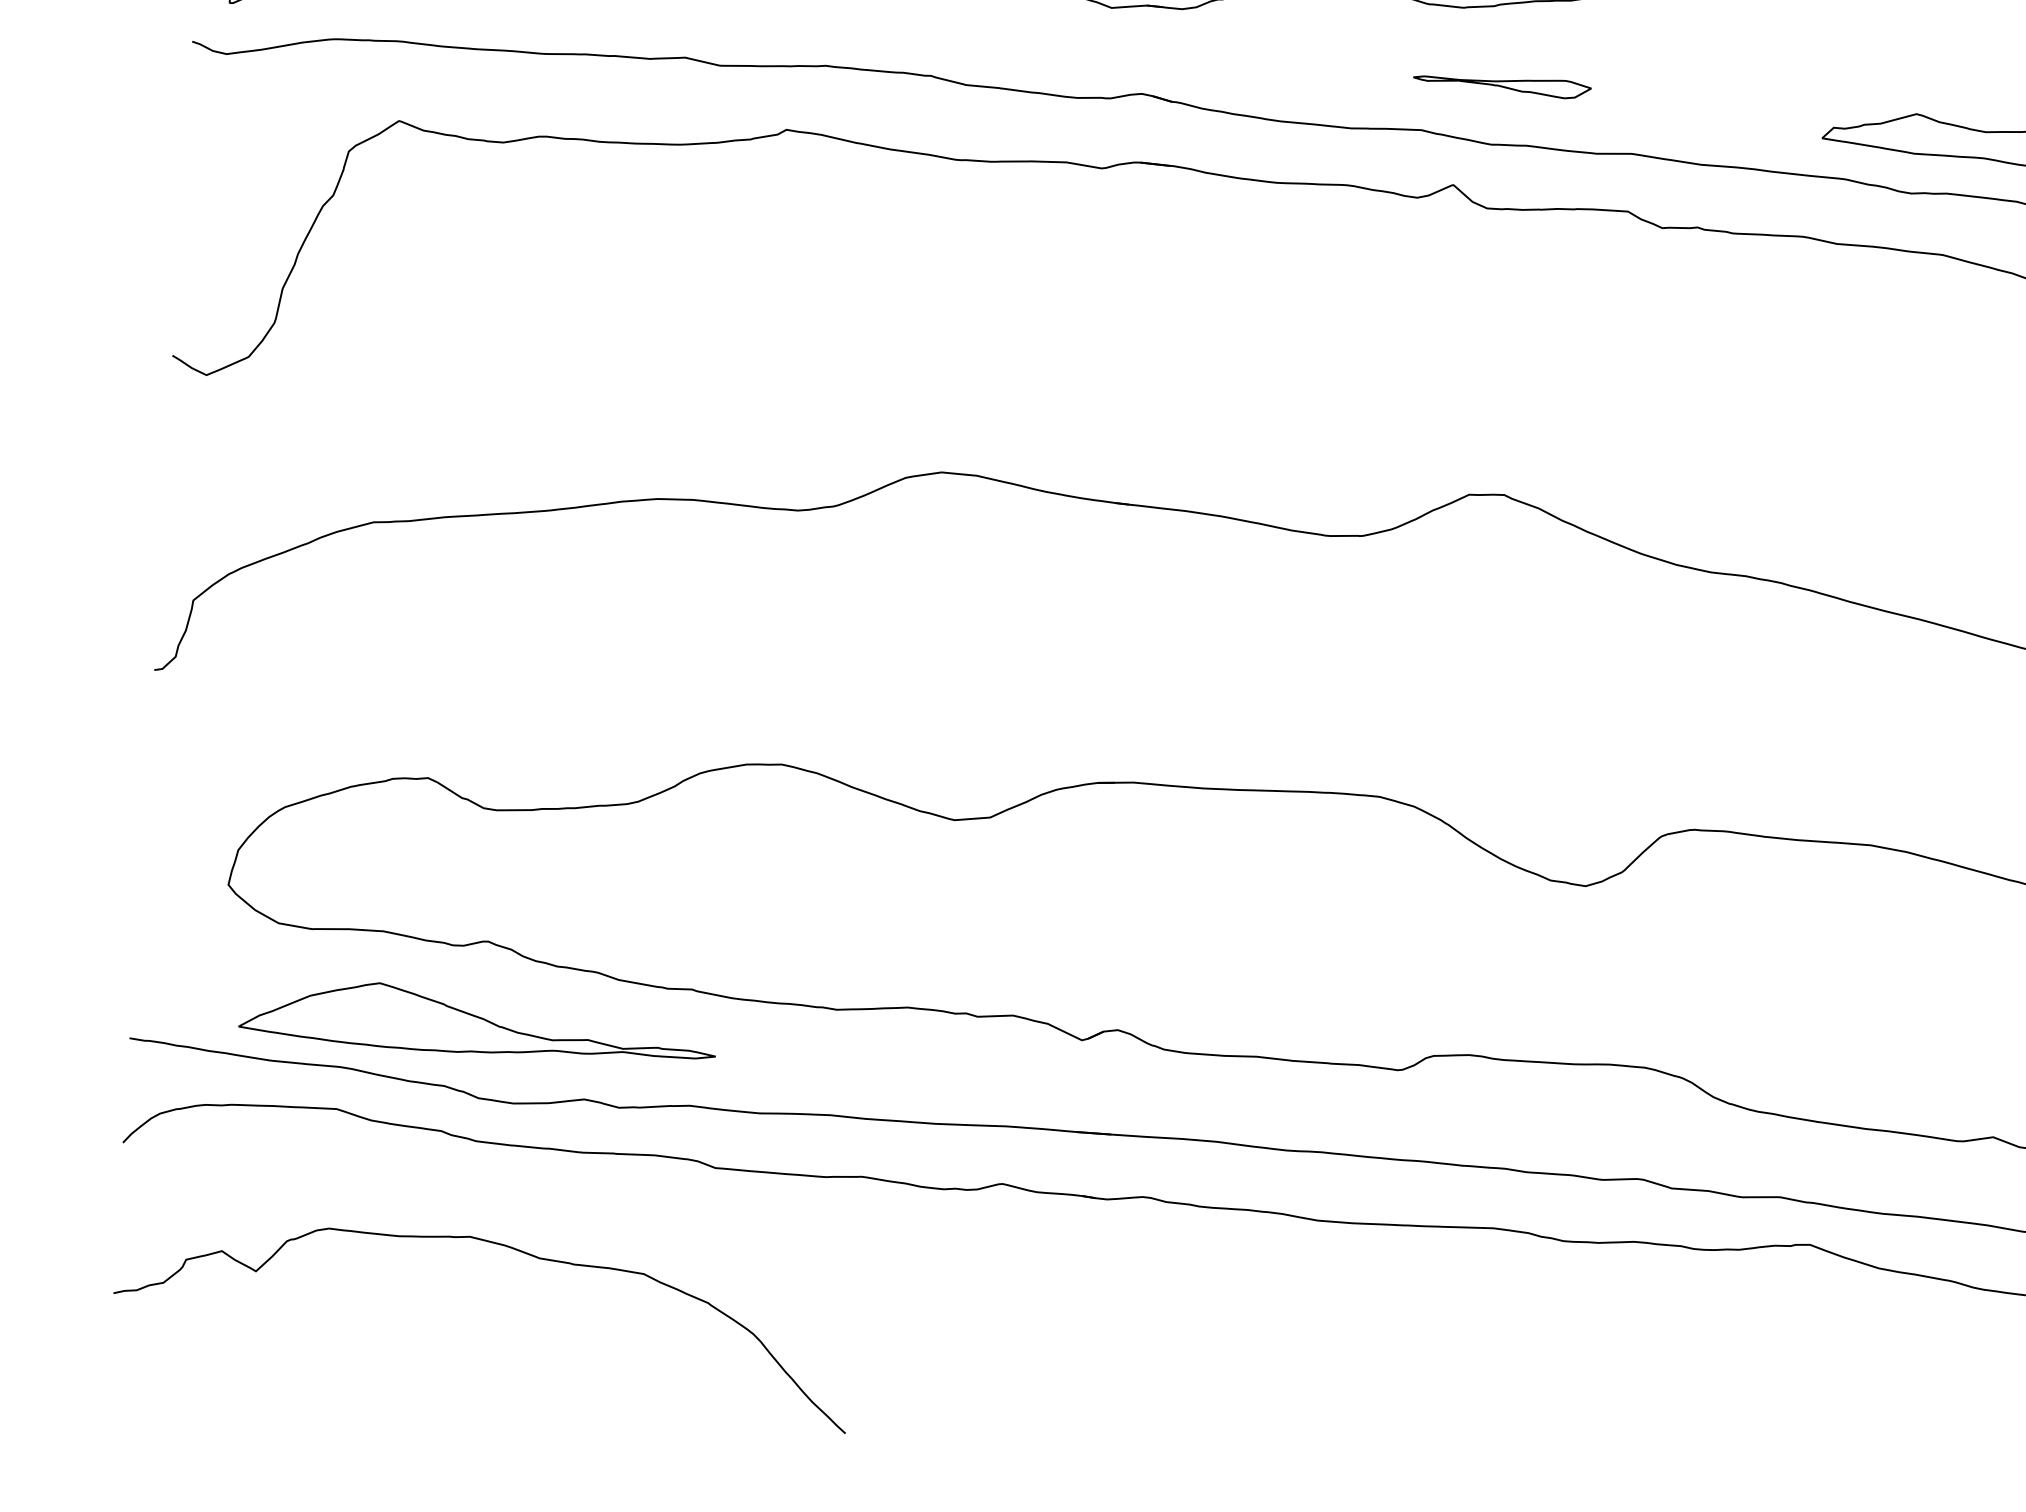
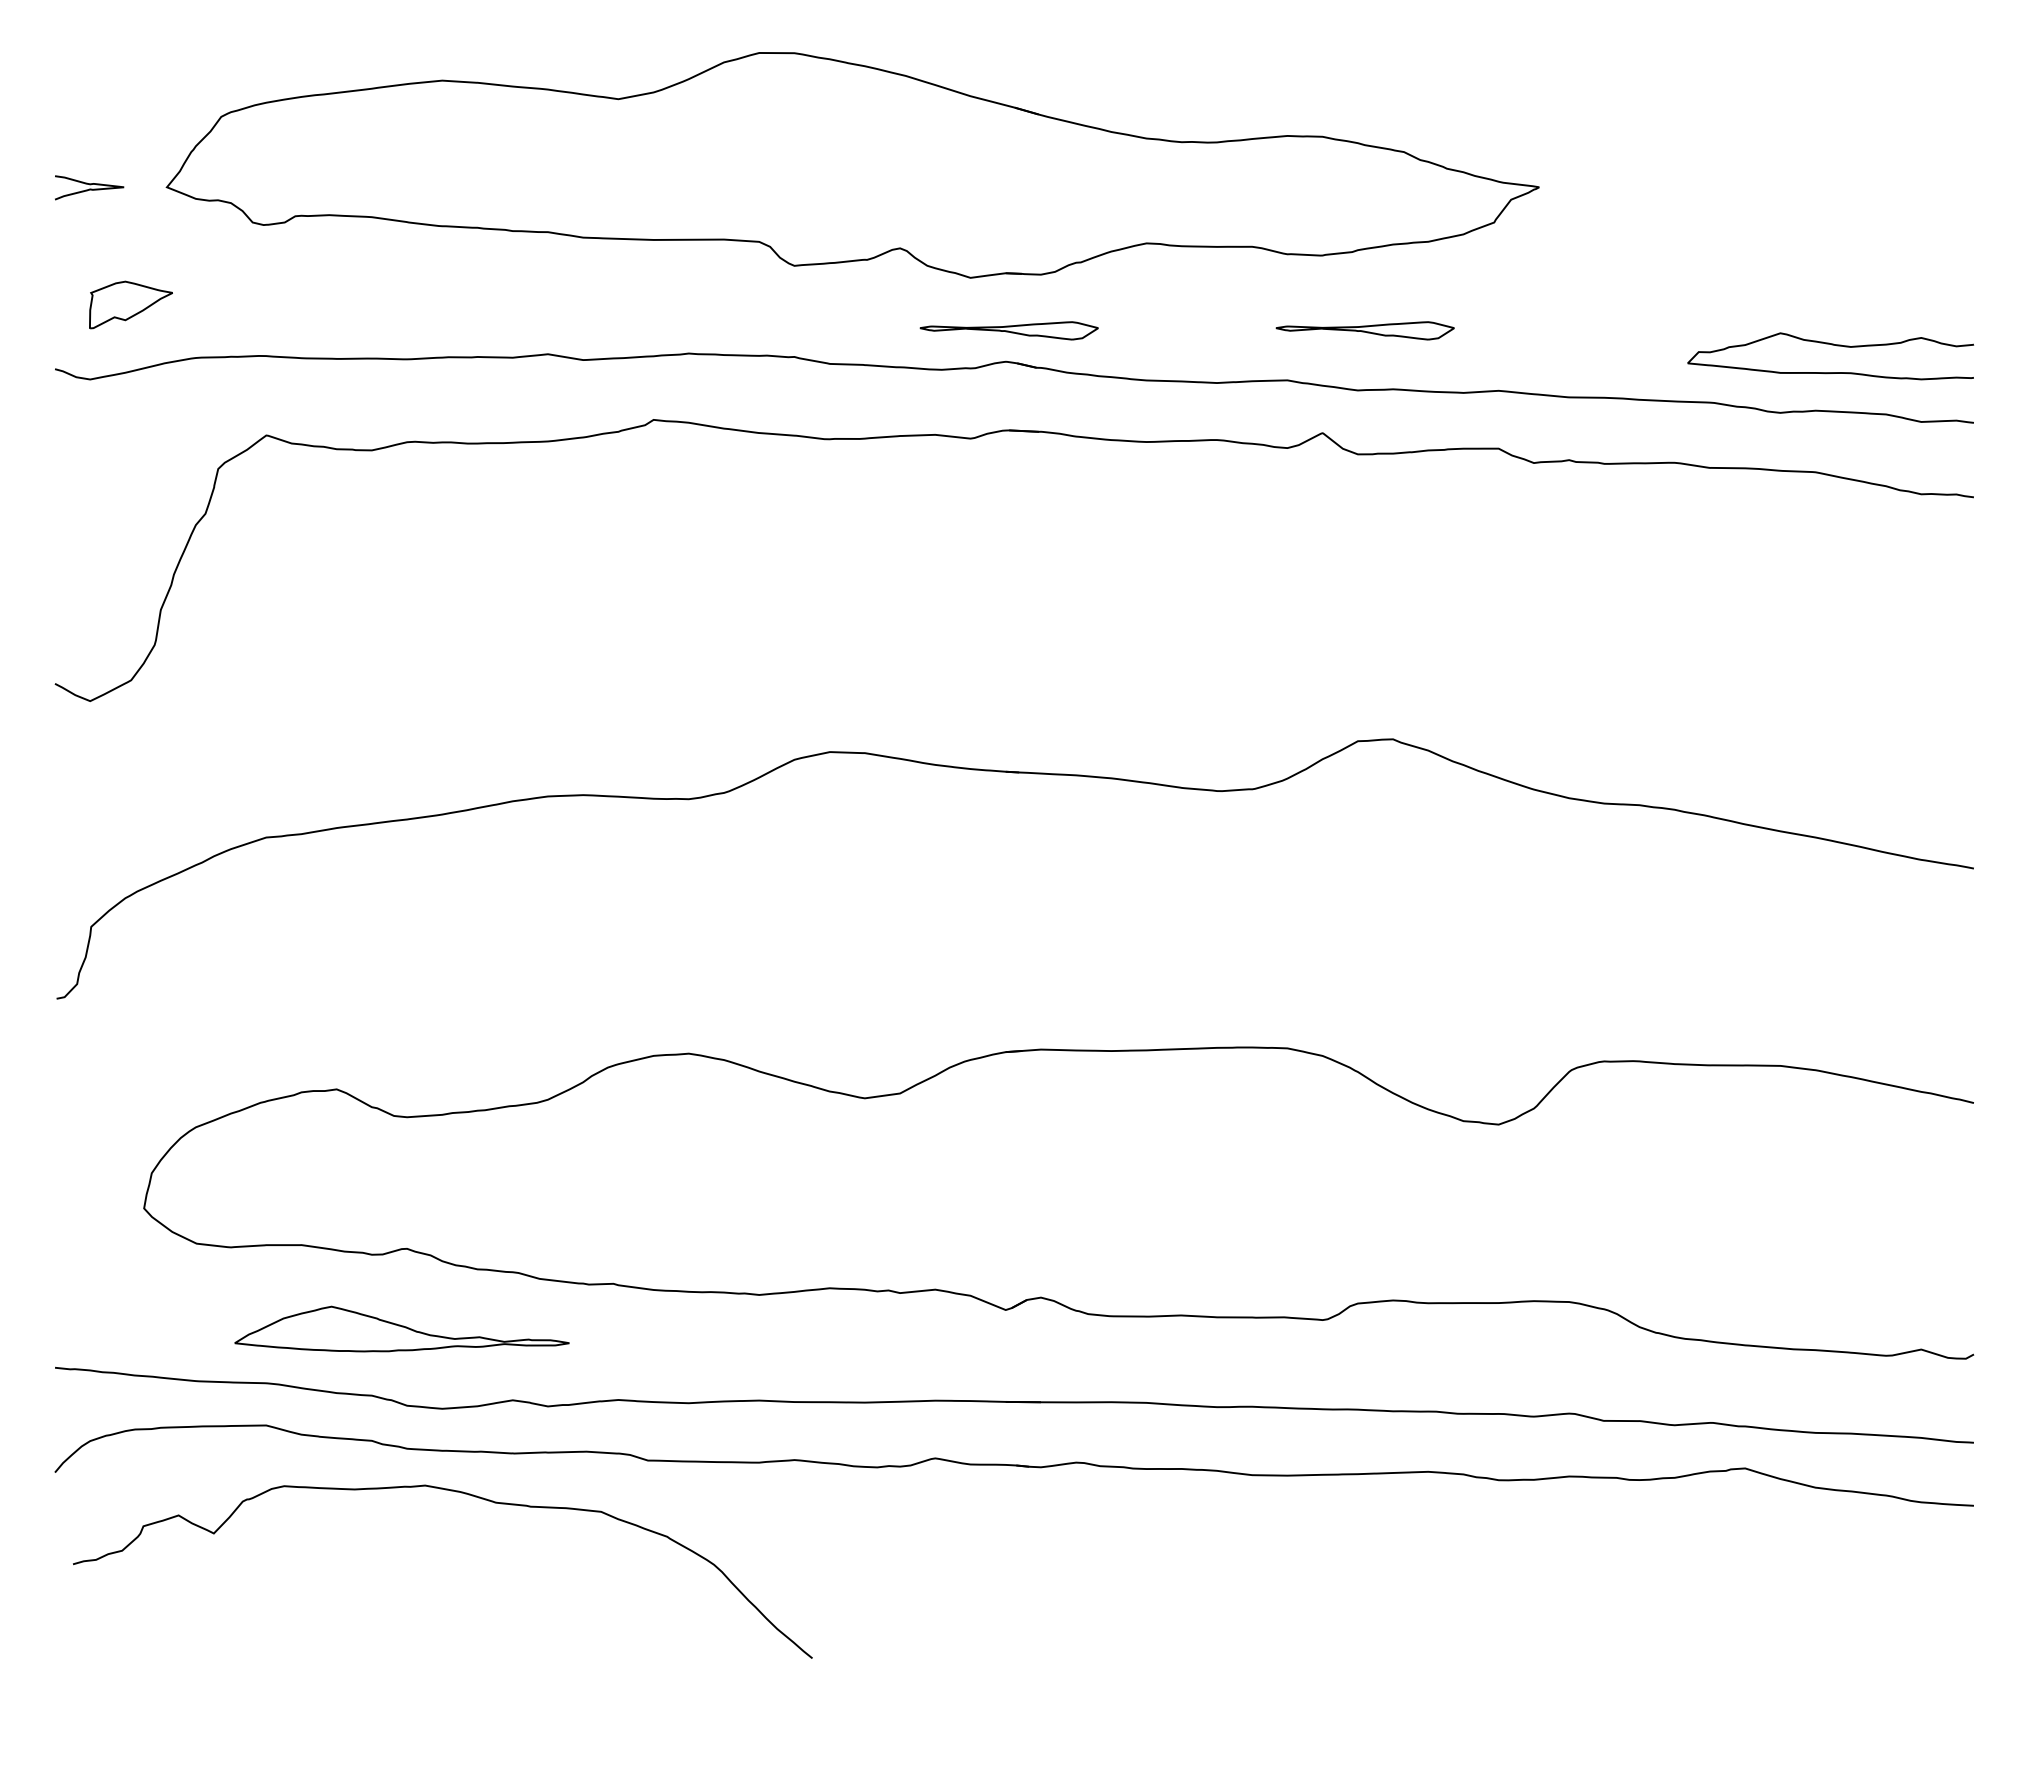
part: (1146, 62) -> (1008, 330), added
part: (477, 1020) -> (401, 1328), size x0.7
curve: (500, 1245) -> (456, 1492), moved

